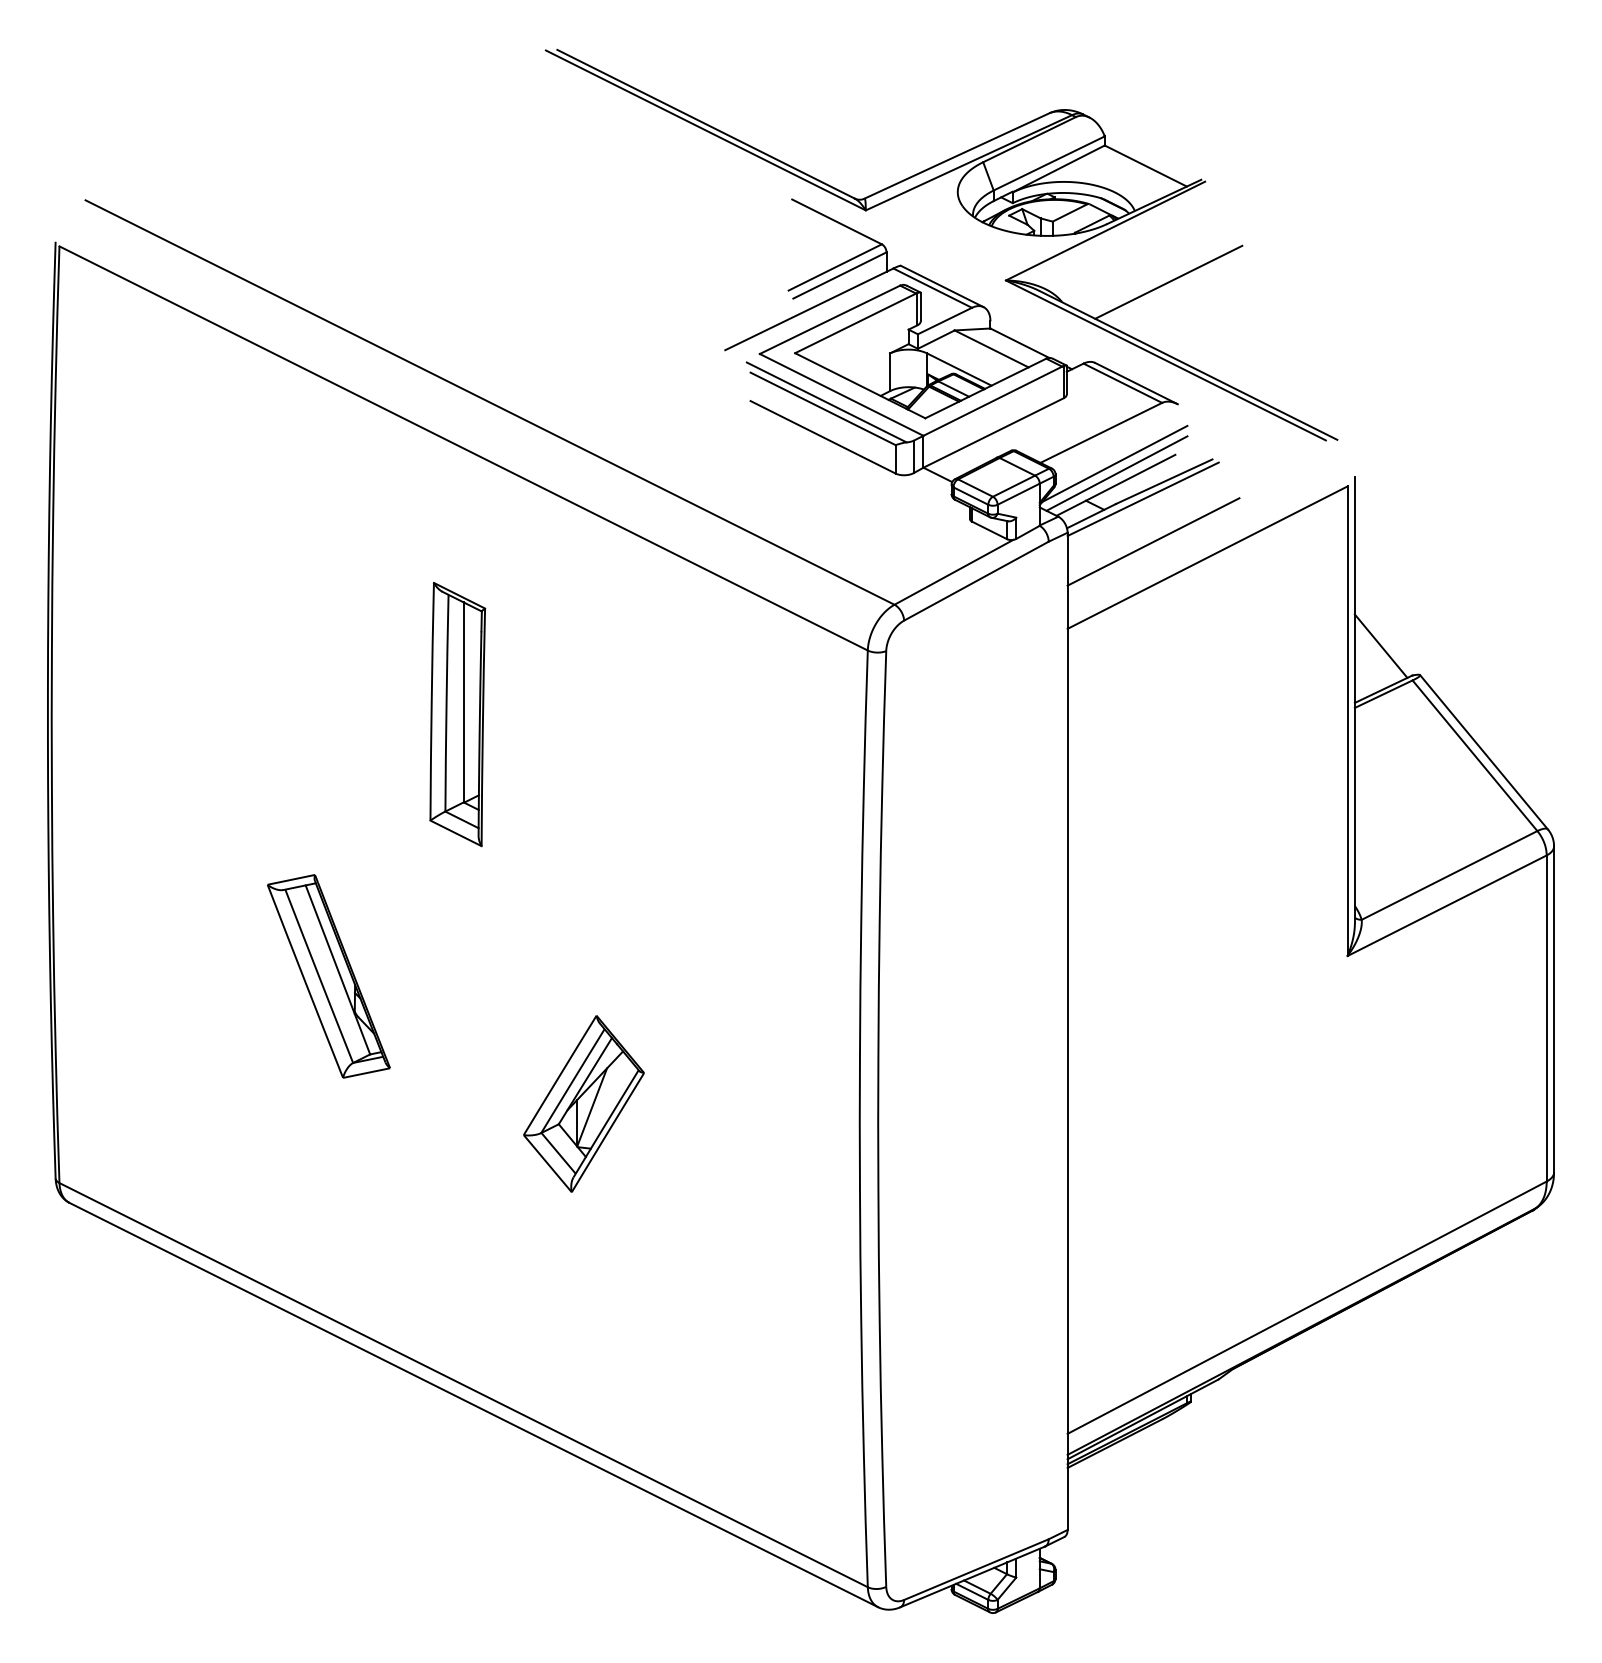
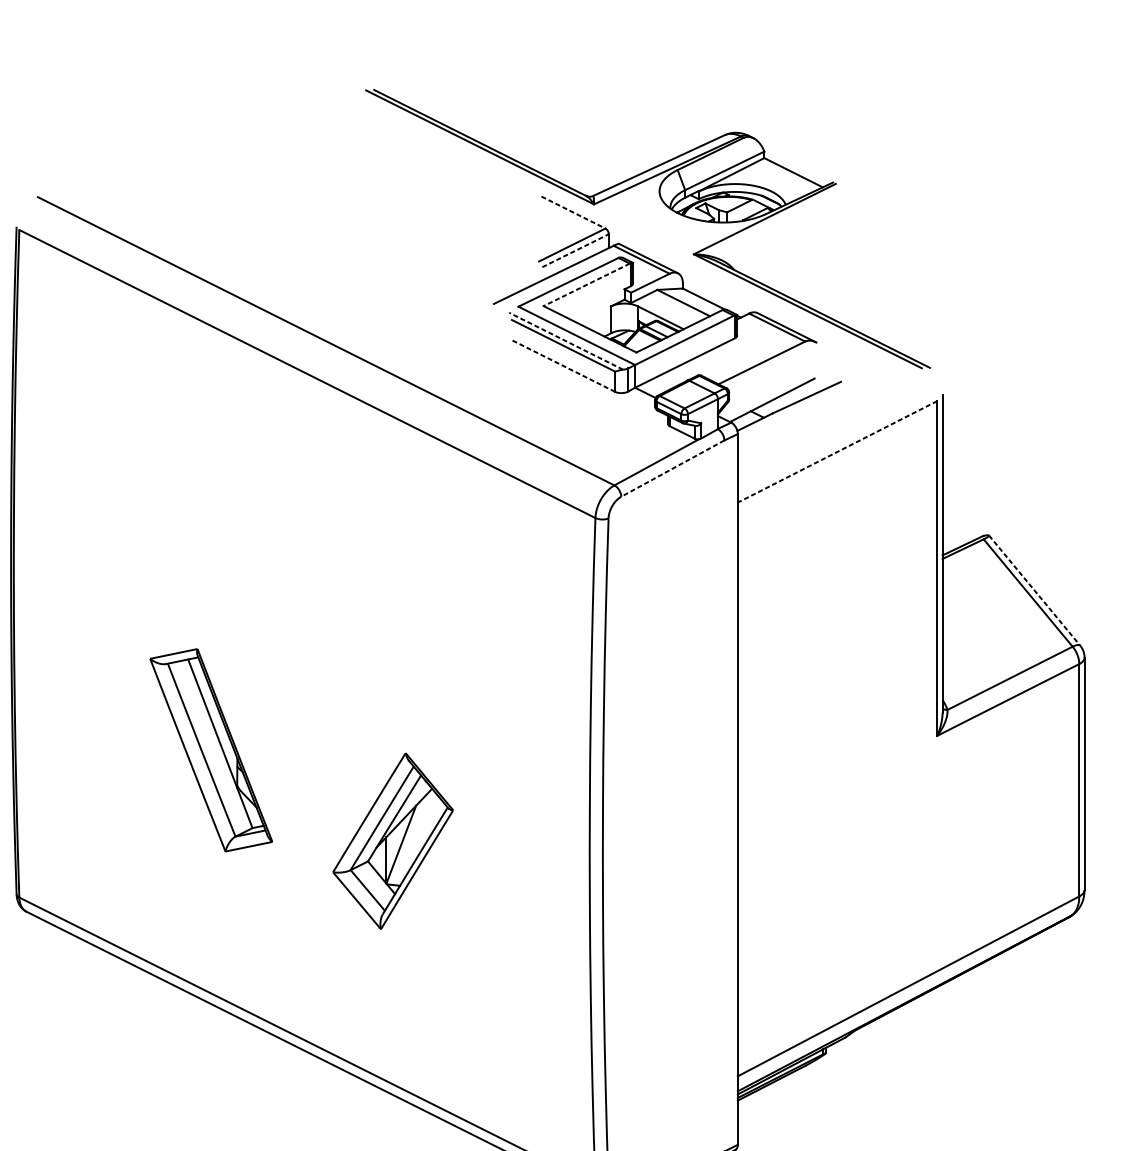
line: (837, 222) -> (573, 212), solid -> dashed
line: (840, 275) -> (575, 250), solid -> dashed
line: (1168, 281) -> (809, 255), removed
line: (855, 323) -> (586, 284), solid -> dashed
line: (826, 402) -> (566, 341), solid -> dashed
line: (822, 437) -> (563, 366), solid -> dashed
line: (1114, 463) -> (771, 384), removed
line: (1116, 473) -> (772, 391), removed
line: (1142, 499) -> (791, 410), removed
line: (1153, 541) -> (799, 440), removed
line: (1207, 557) -> (837, 451), solid -> dashed
line: (976, 581) -> (672, 468), solid -> dashed
line: (1380, 645) -> (960, 514), removed
part: (457, 714) -> (303, 563), removed
line: (1484, 752) -> (1034, 590), solid -> dashed
part: (328, 976) -> (211, 750), size x1.4
part: (583, 1103) -> (392, 840), size x1.4

